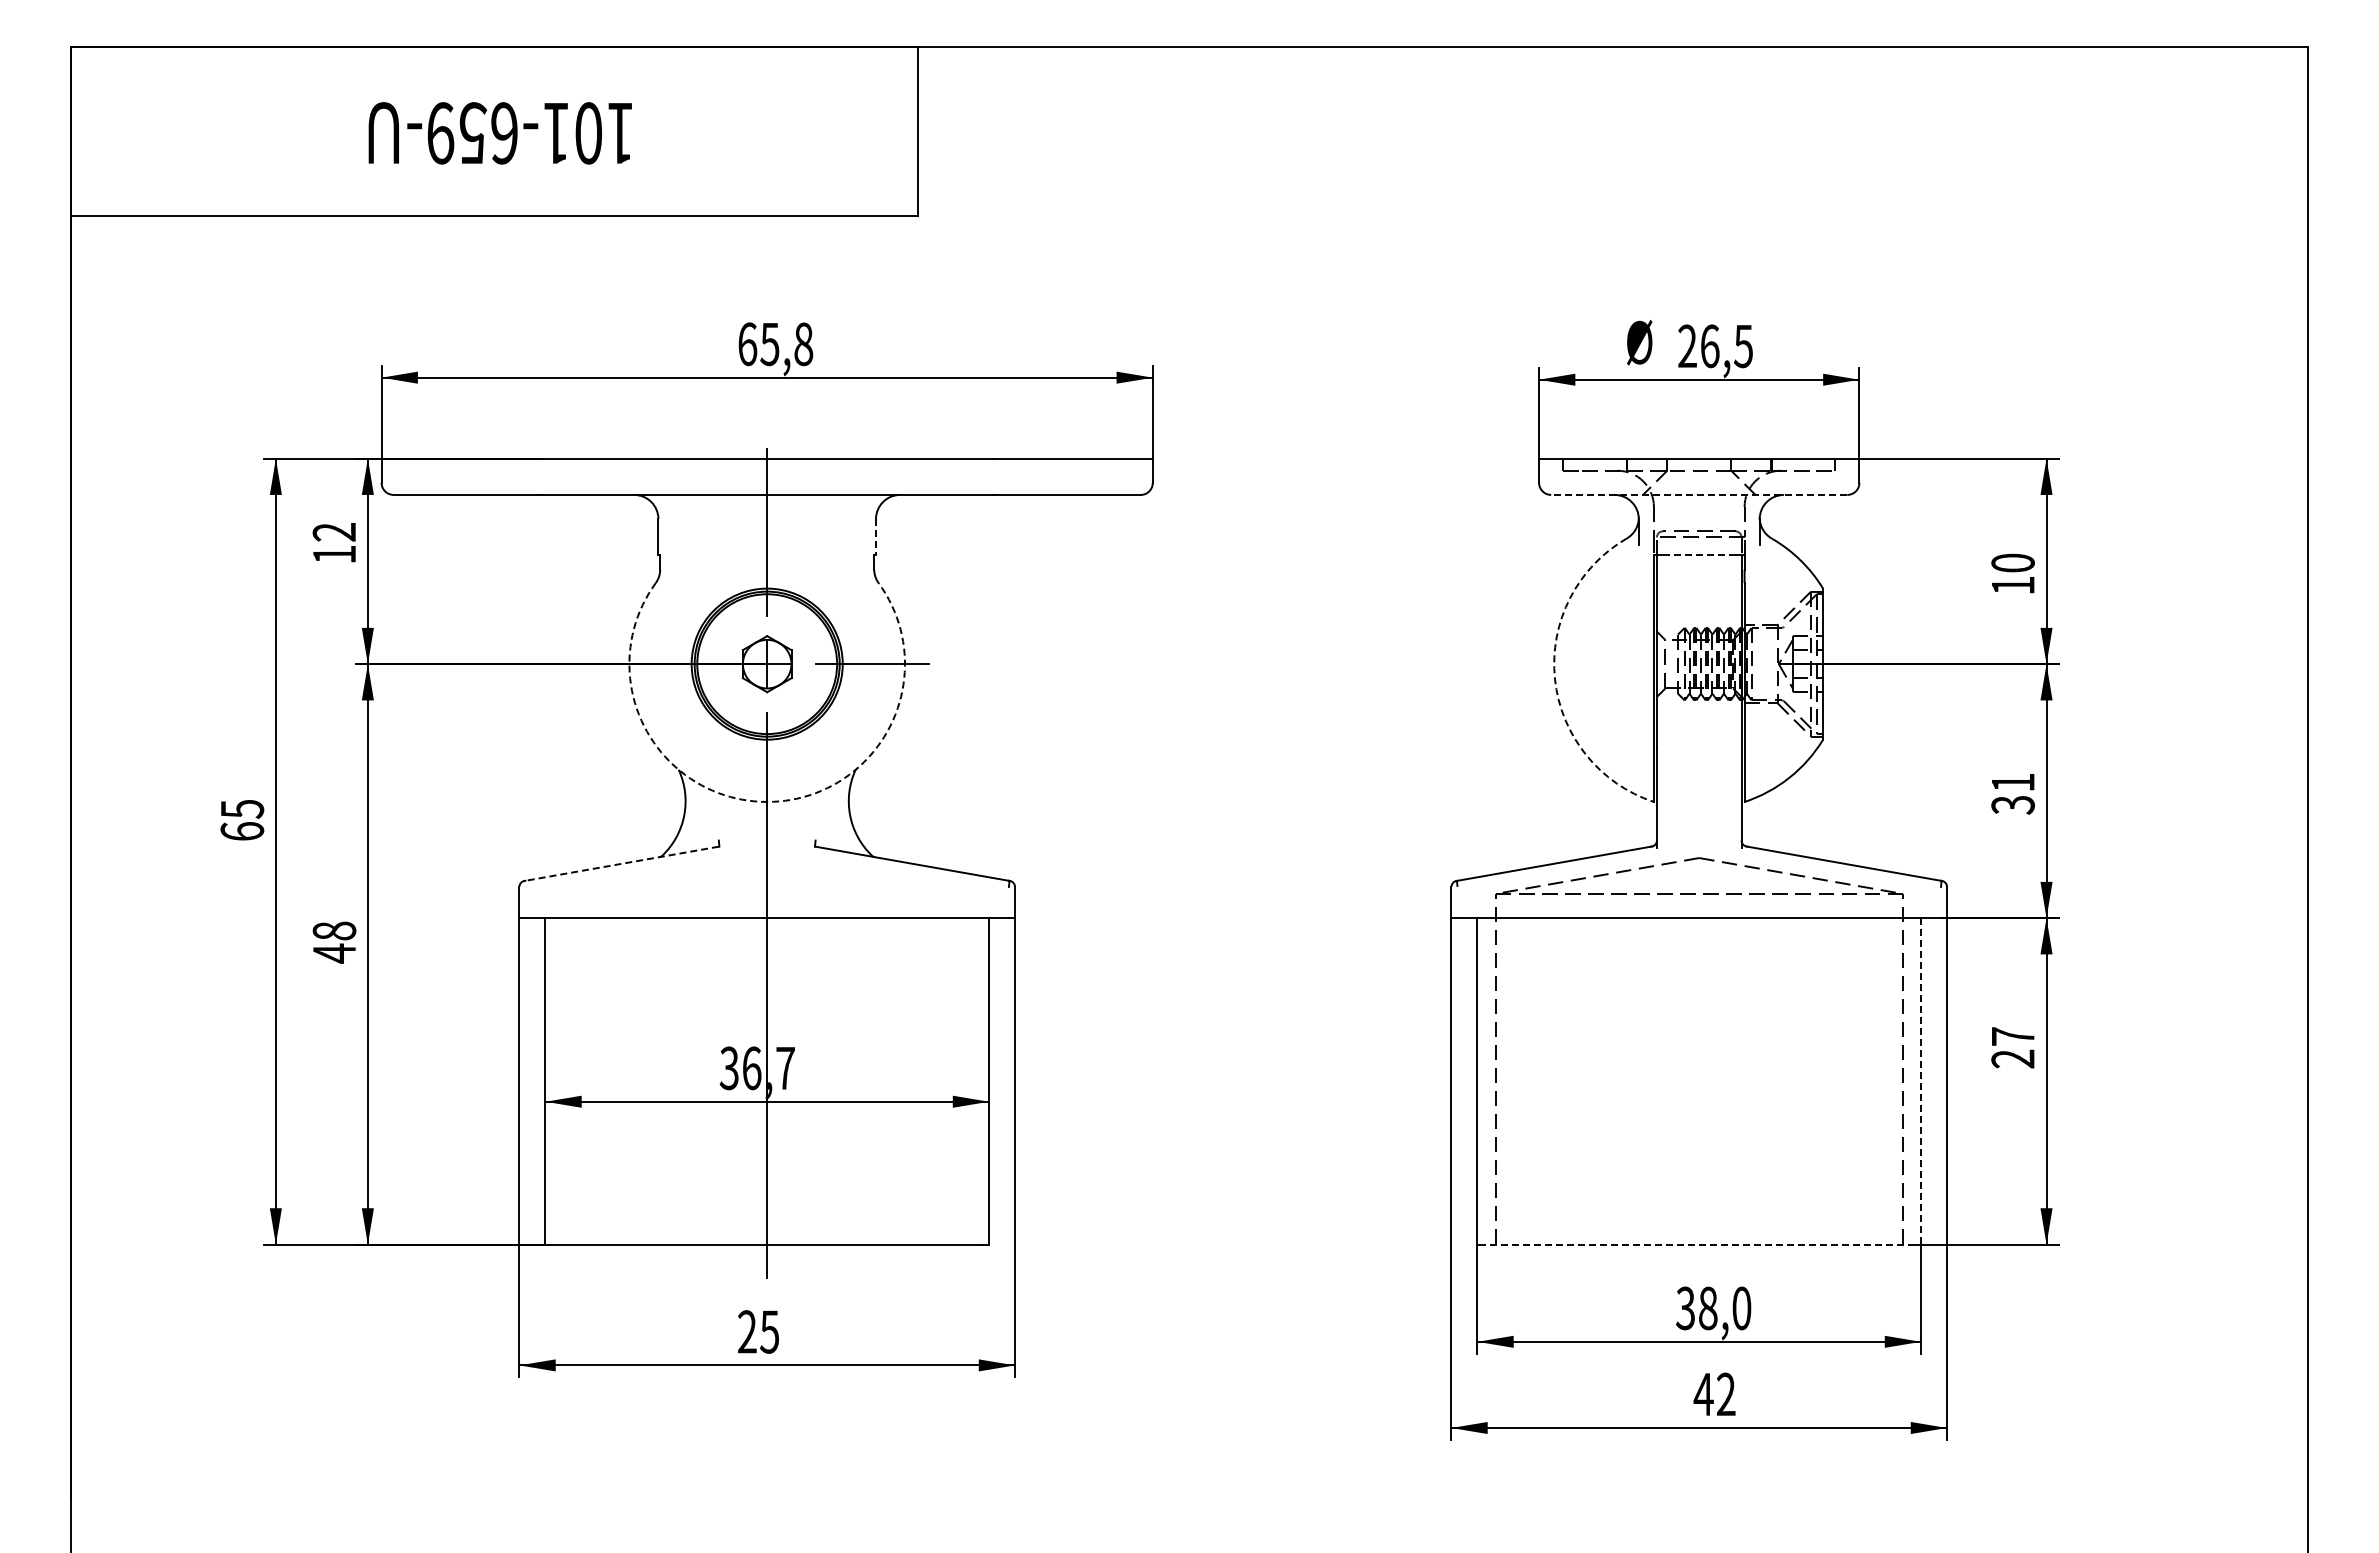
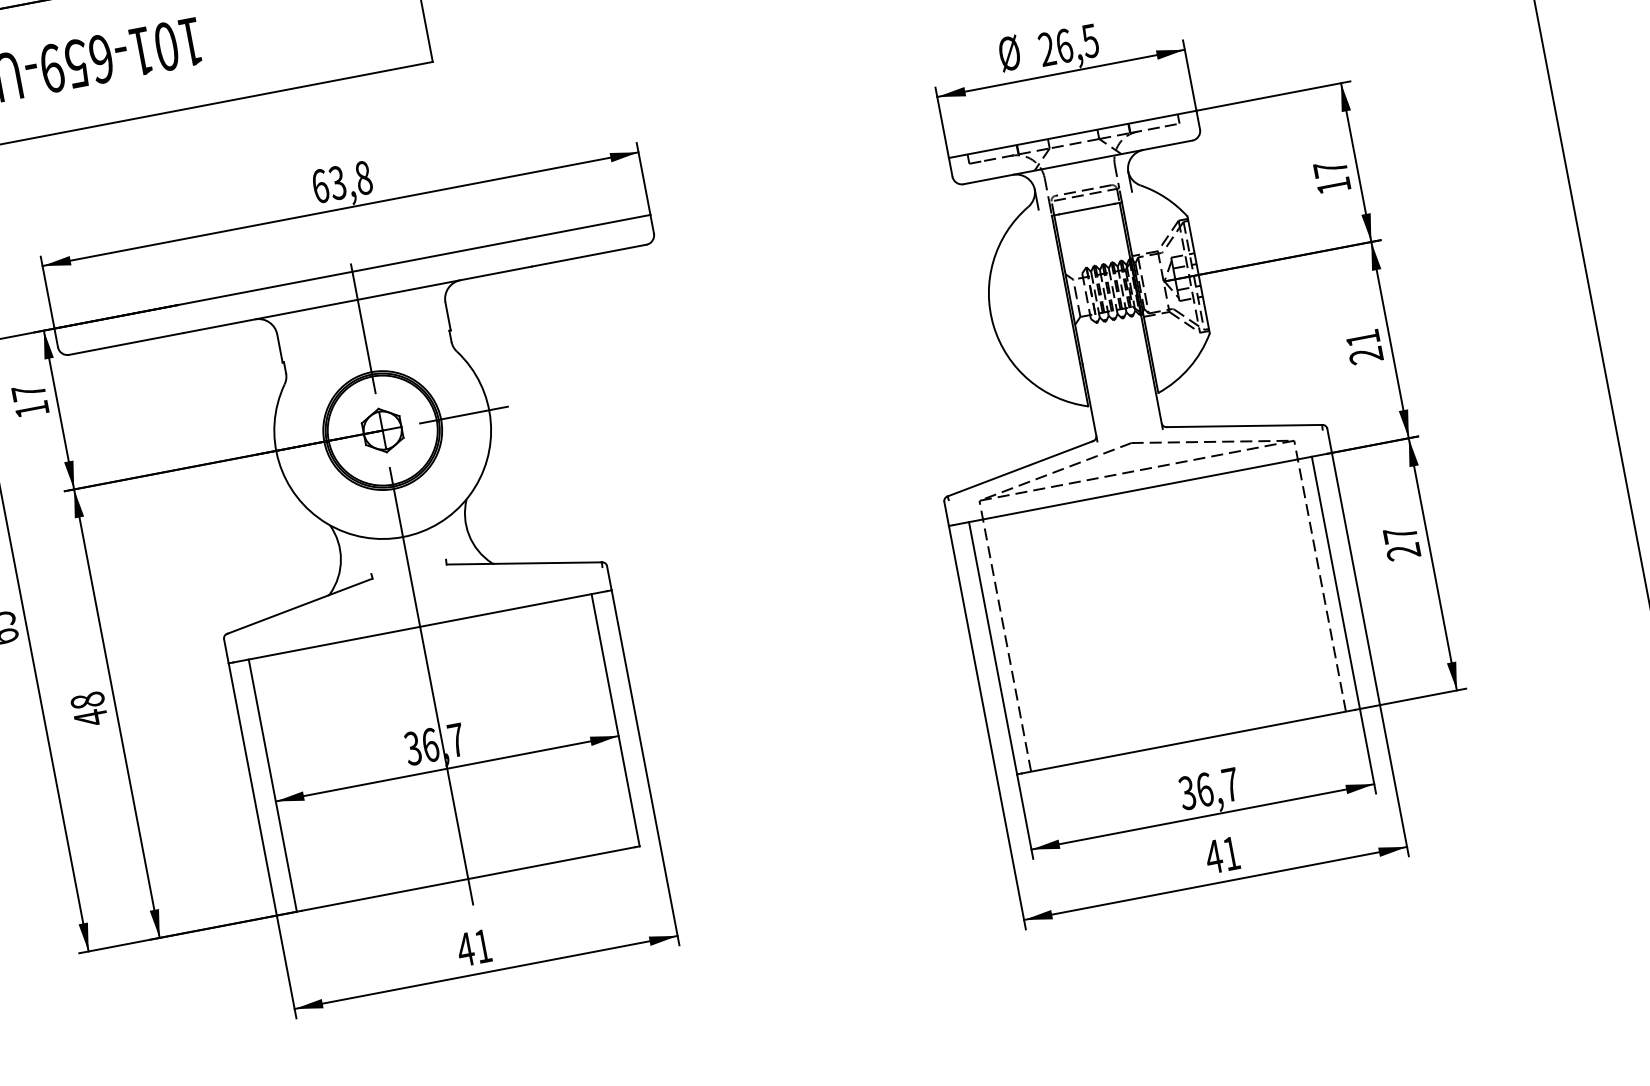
text: (769, 343) -> (337, 182), 65,8 -> 63,8
line: (1698, 494) -> (1077, 162), dashed -> solid
text: (333, 531) -> (28, 391), 12 -> 17
line: (876, 537) -> (448, 316), dashed -> solid
line: (1698, 555) -> (1086, 209), dashed -> solid
text: (2012, 562) -> (1330, 168), 10 -> 17
arc: (1554, 679) -> (993, 326), dashed -> solid
arc: (767, 801) -> (403, 536), dashed -> solid
text: (2012, 804) -> (1365, 355), 31 -> 21
line: (621, 863) -> (299, 606), dashed -> solid
line: (1921, 1081) -> (1336, 582), dashed -> solid
line: (1699, 1244) -> (1188, 741), dashed -> solid
text: (1725, 1308) -> (1218, 787), 38,0 -> 36,7
text: (757, 1331) -> (473, 947), 25 -> 41
text: (1726, 1393) -> (1231, 852), 42 -> 41

